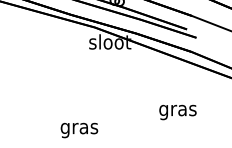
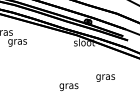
text: (177, 111) -> (105, 77), moved

